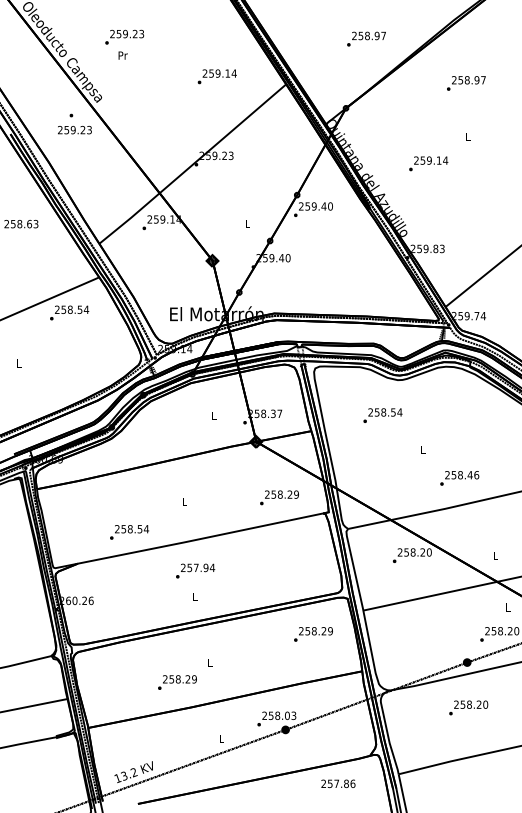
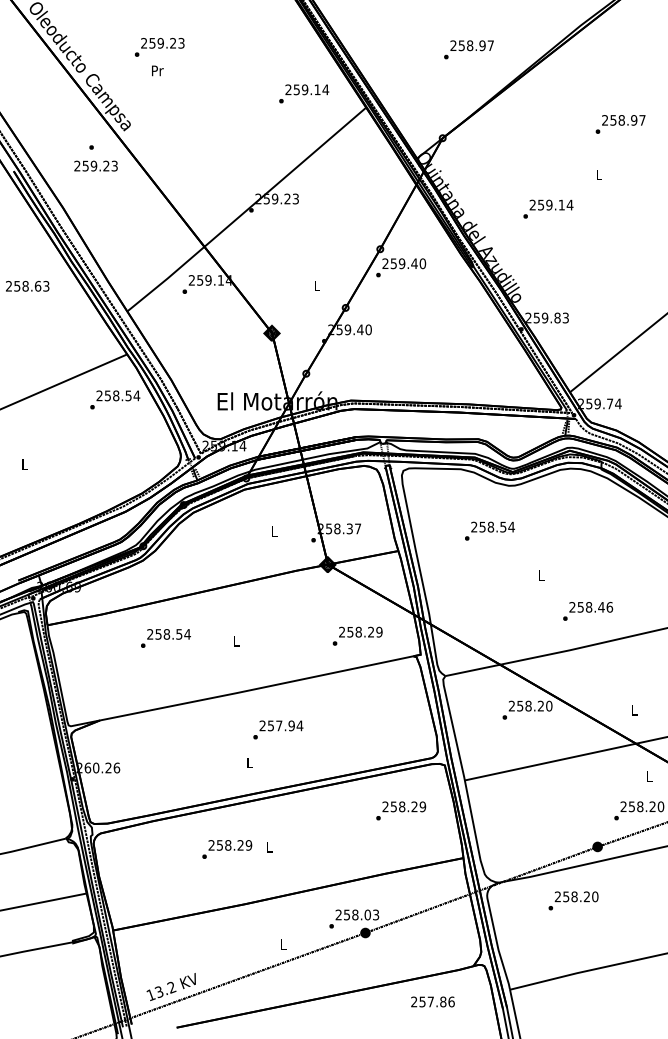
text: (217, 76) -> (304, 93), moved
text: (466, 83) -> (620, 124), moved
text: (69, 312) -> (115, 399), moved
text: (129, 532) -> (165, 638), moved
text: (195, 570) -> (278, 729), moved
text: (177, 682) -> (227, 849), moved
text: (468, 707) -> (573, 900), moved

